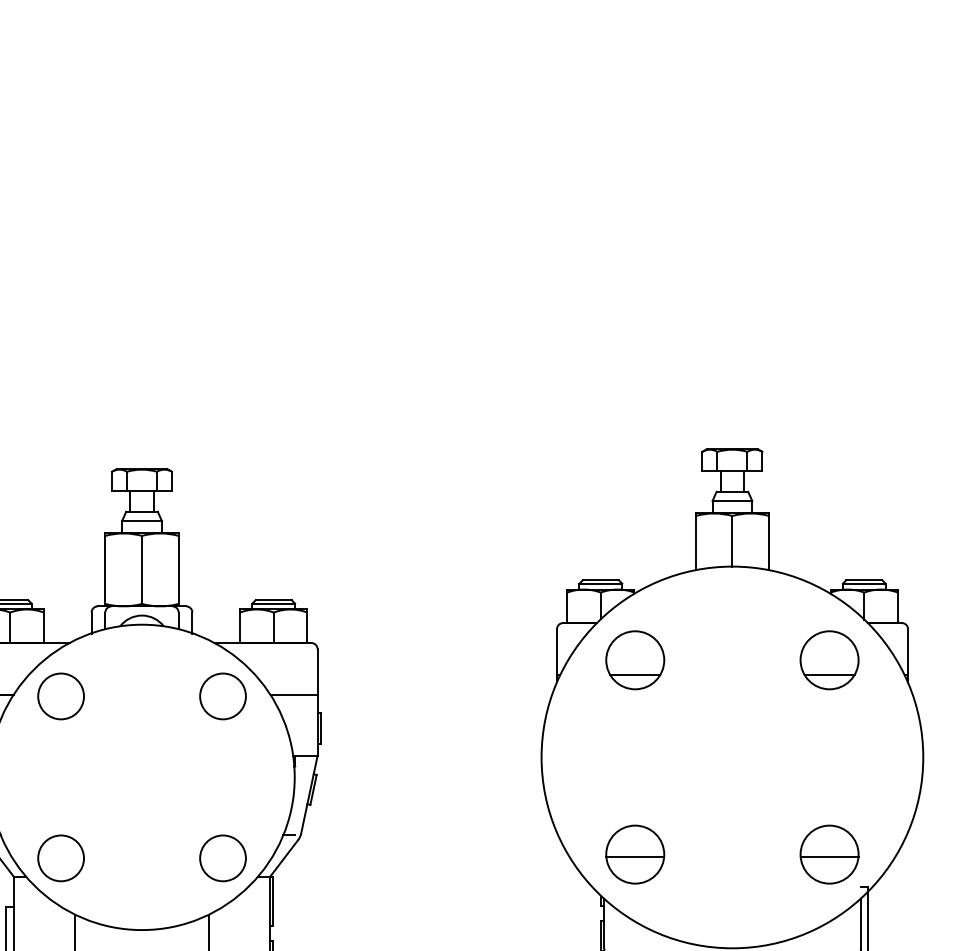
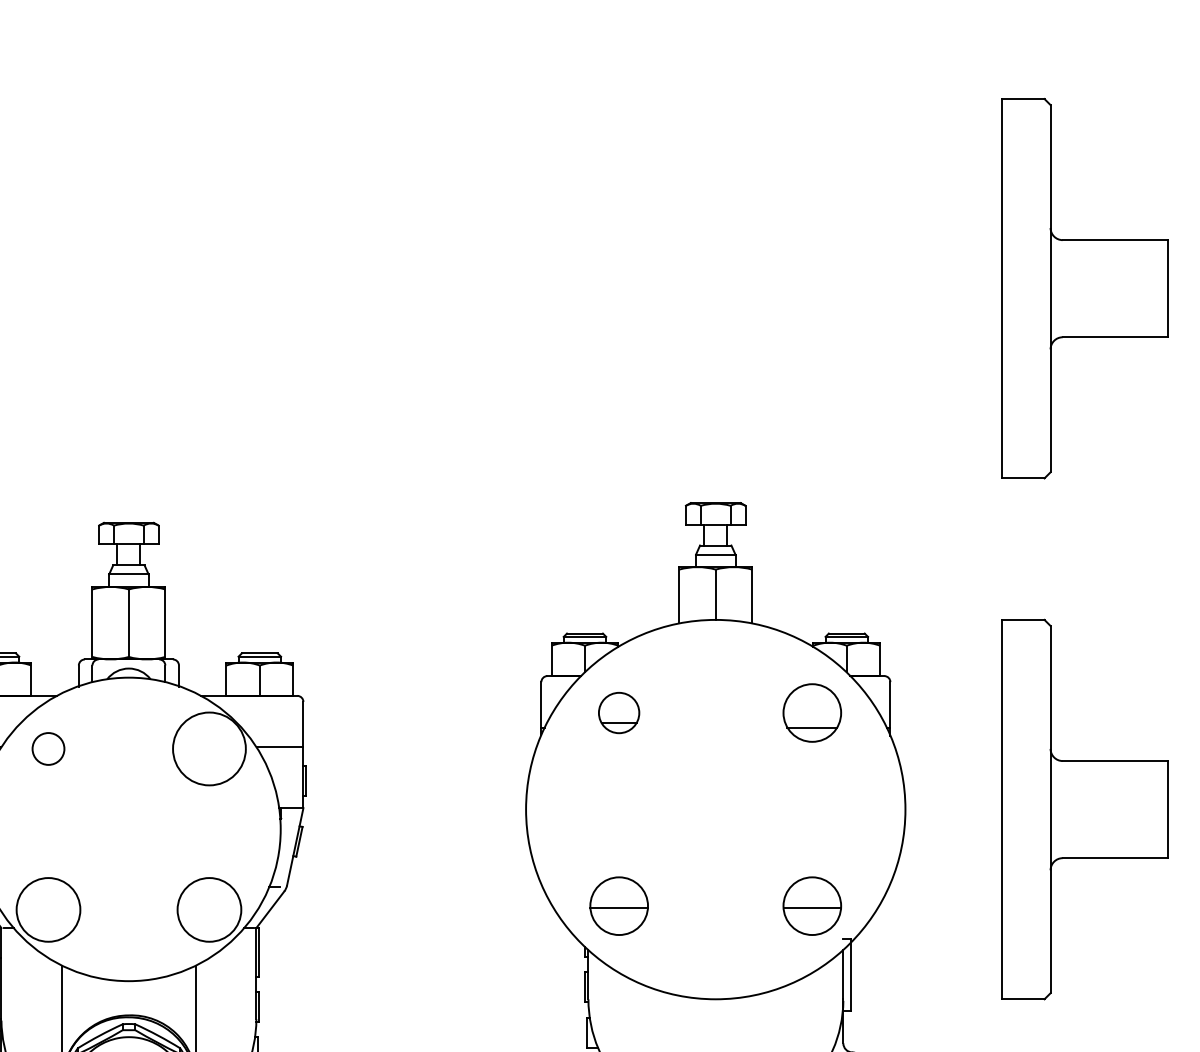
part: (634, 659) -> (618, 712), size x0.7
circle: (61, 695) -> (48, 748), size x0.7
circle: (223, 695) -> (209, 748), size x1.6
circle: (61, 857) -> (48, 909), size x1.4
circle: (223, 857) -> (209, 909), size x1.4

